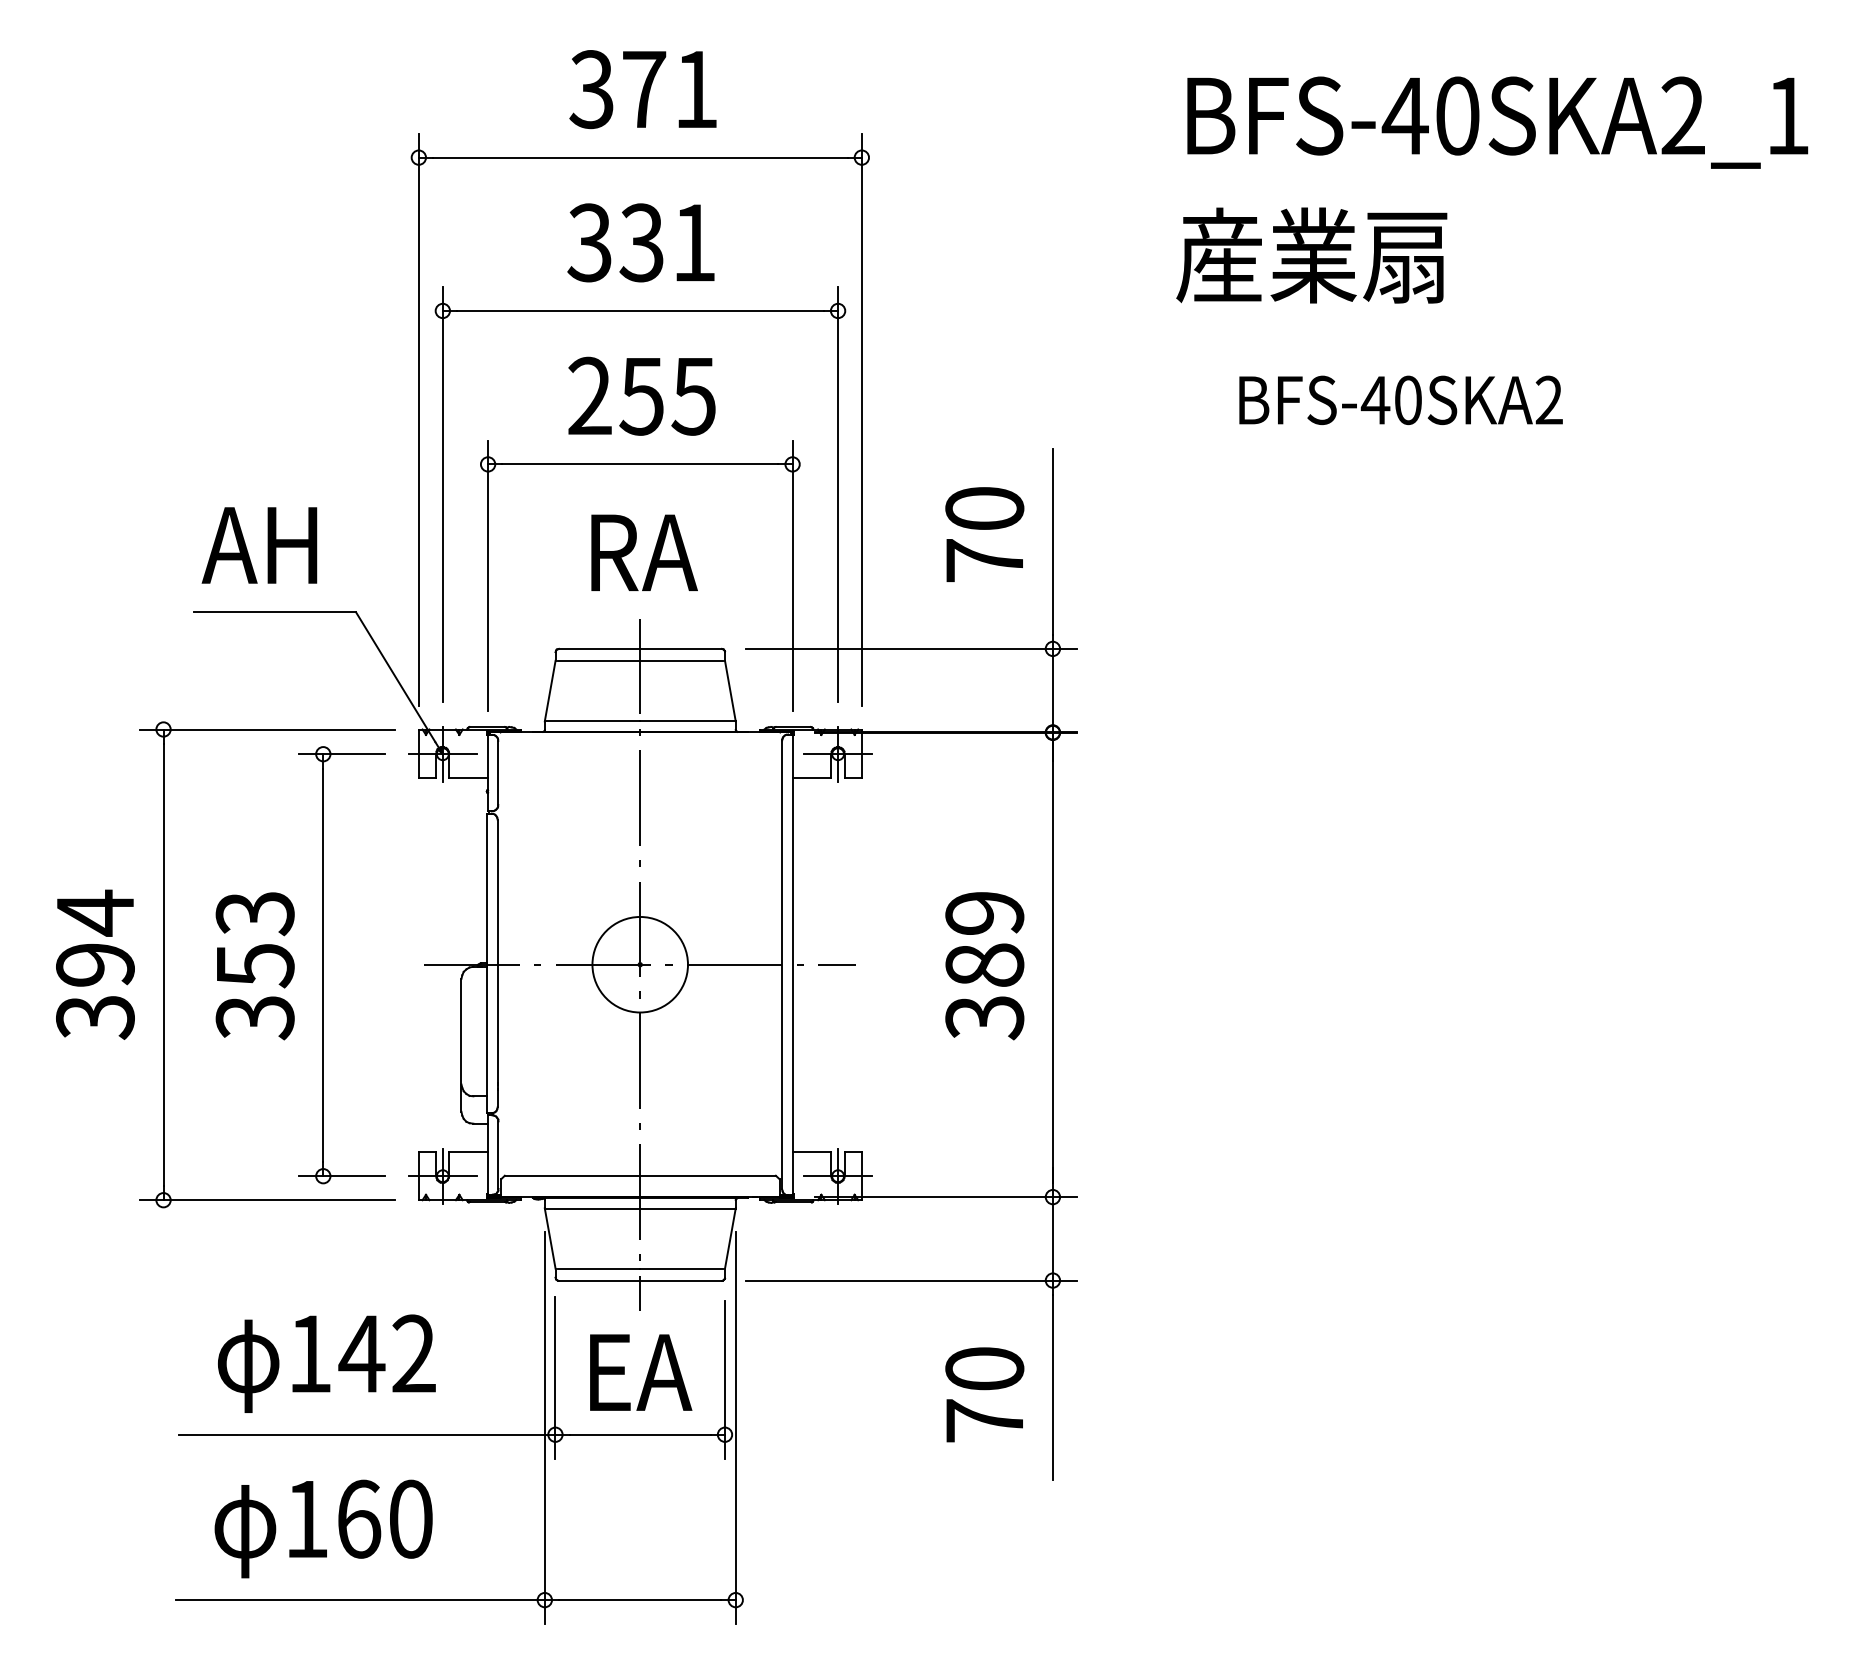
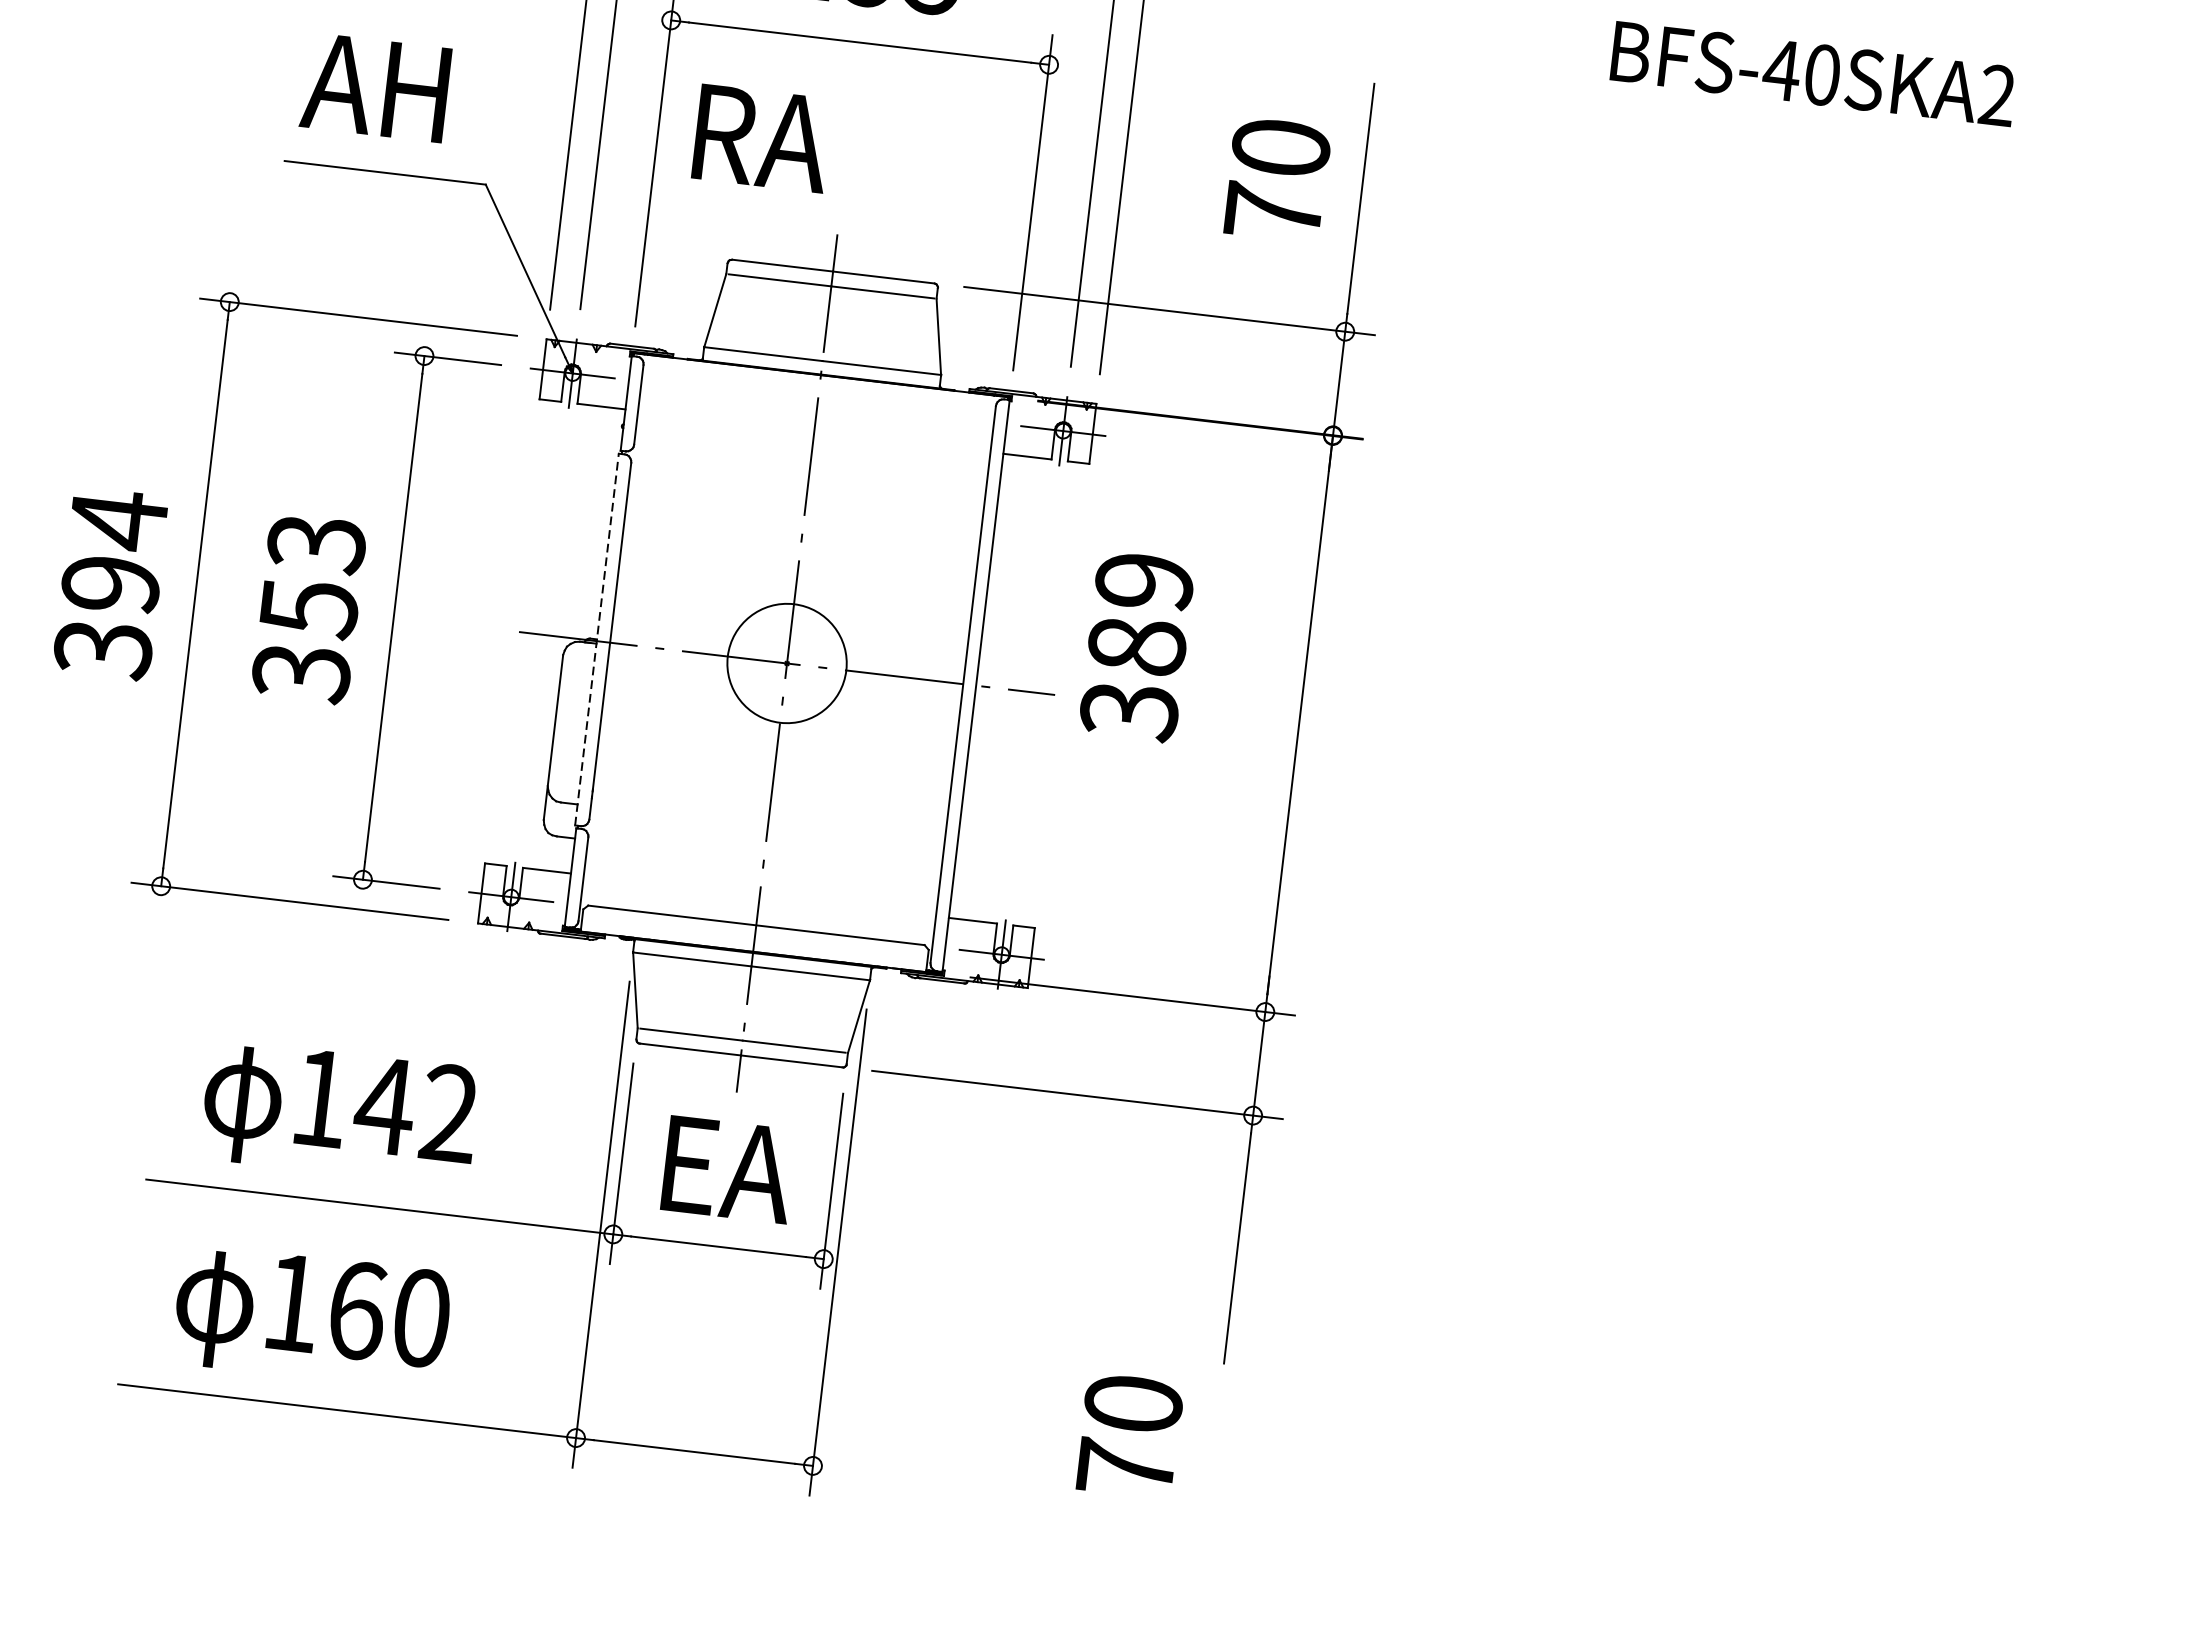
text: (644, 552) -> (762, 138), moved
line: (486, 963) -> (596, 639), solid -> dashed
text: (984, 966) -> (1136, 647), moved
text: (984, 1394) -> (1129, 1435), moved

